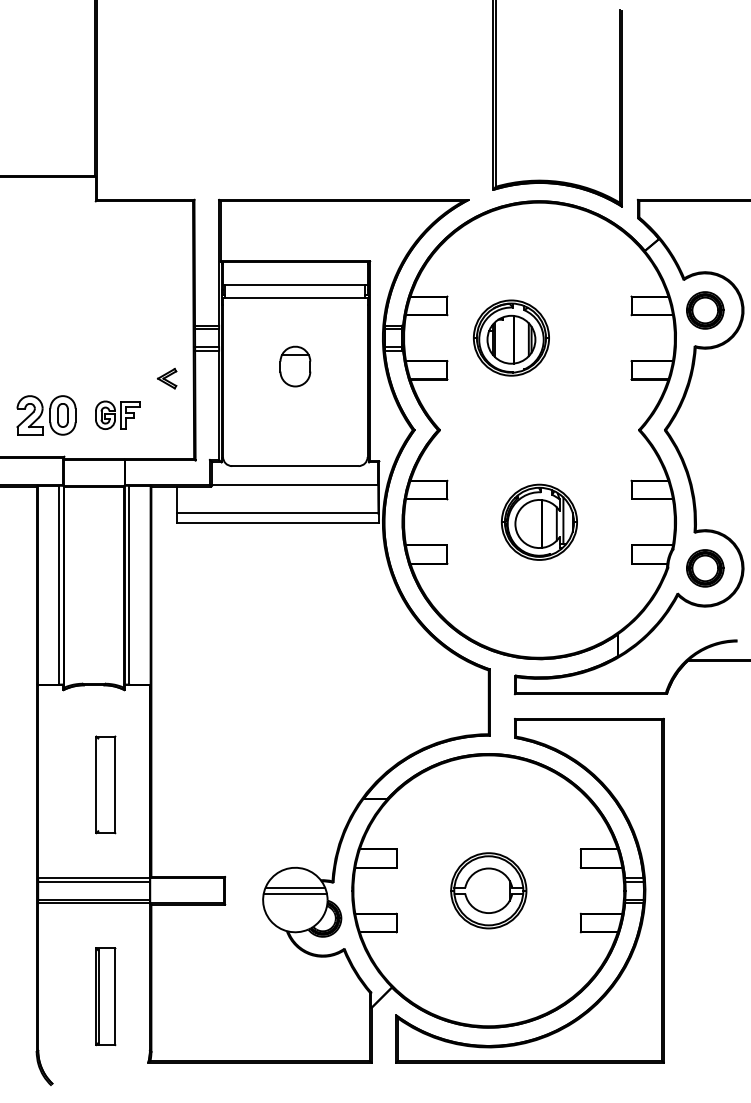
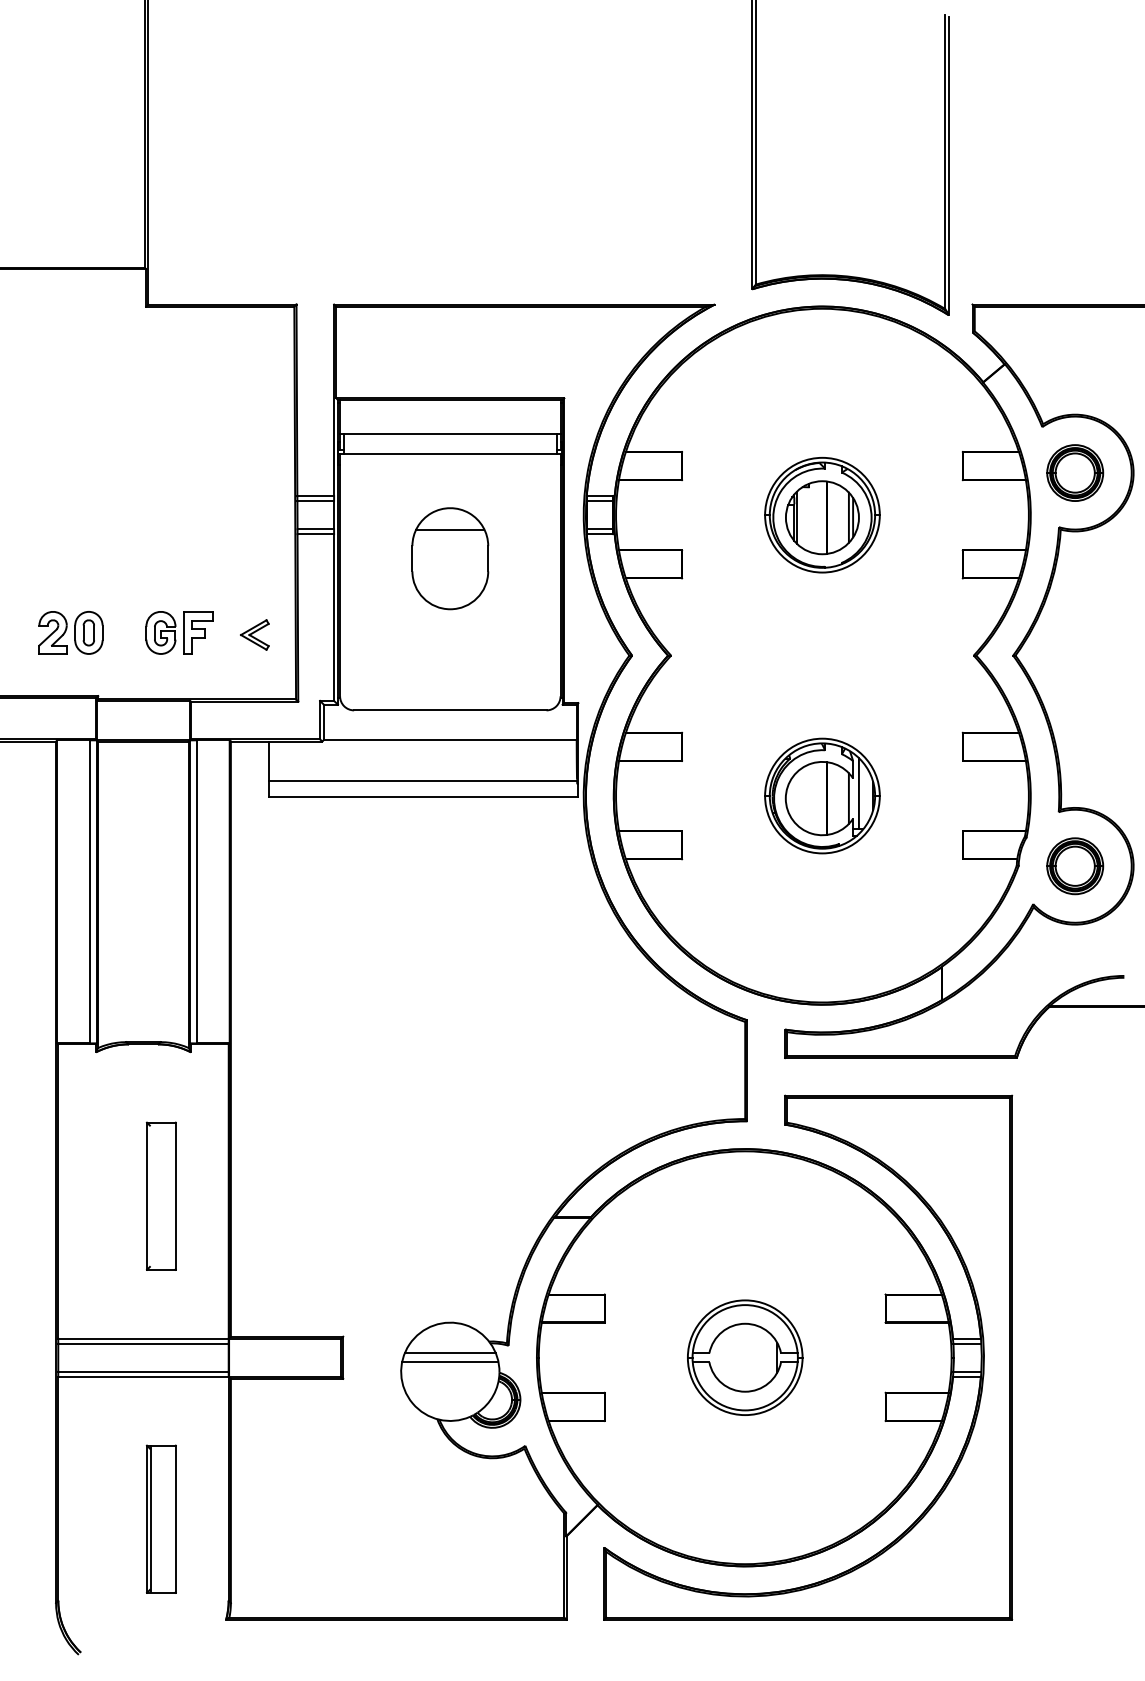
part: (511, 337) -> (822, 514), moved
part: (295, 366) -> (450, 558), size x1.67
part: (167, 378) -> (255, 634), moved
part: (46, 414) -> (70, 631), size x0.71

